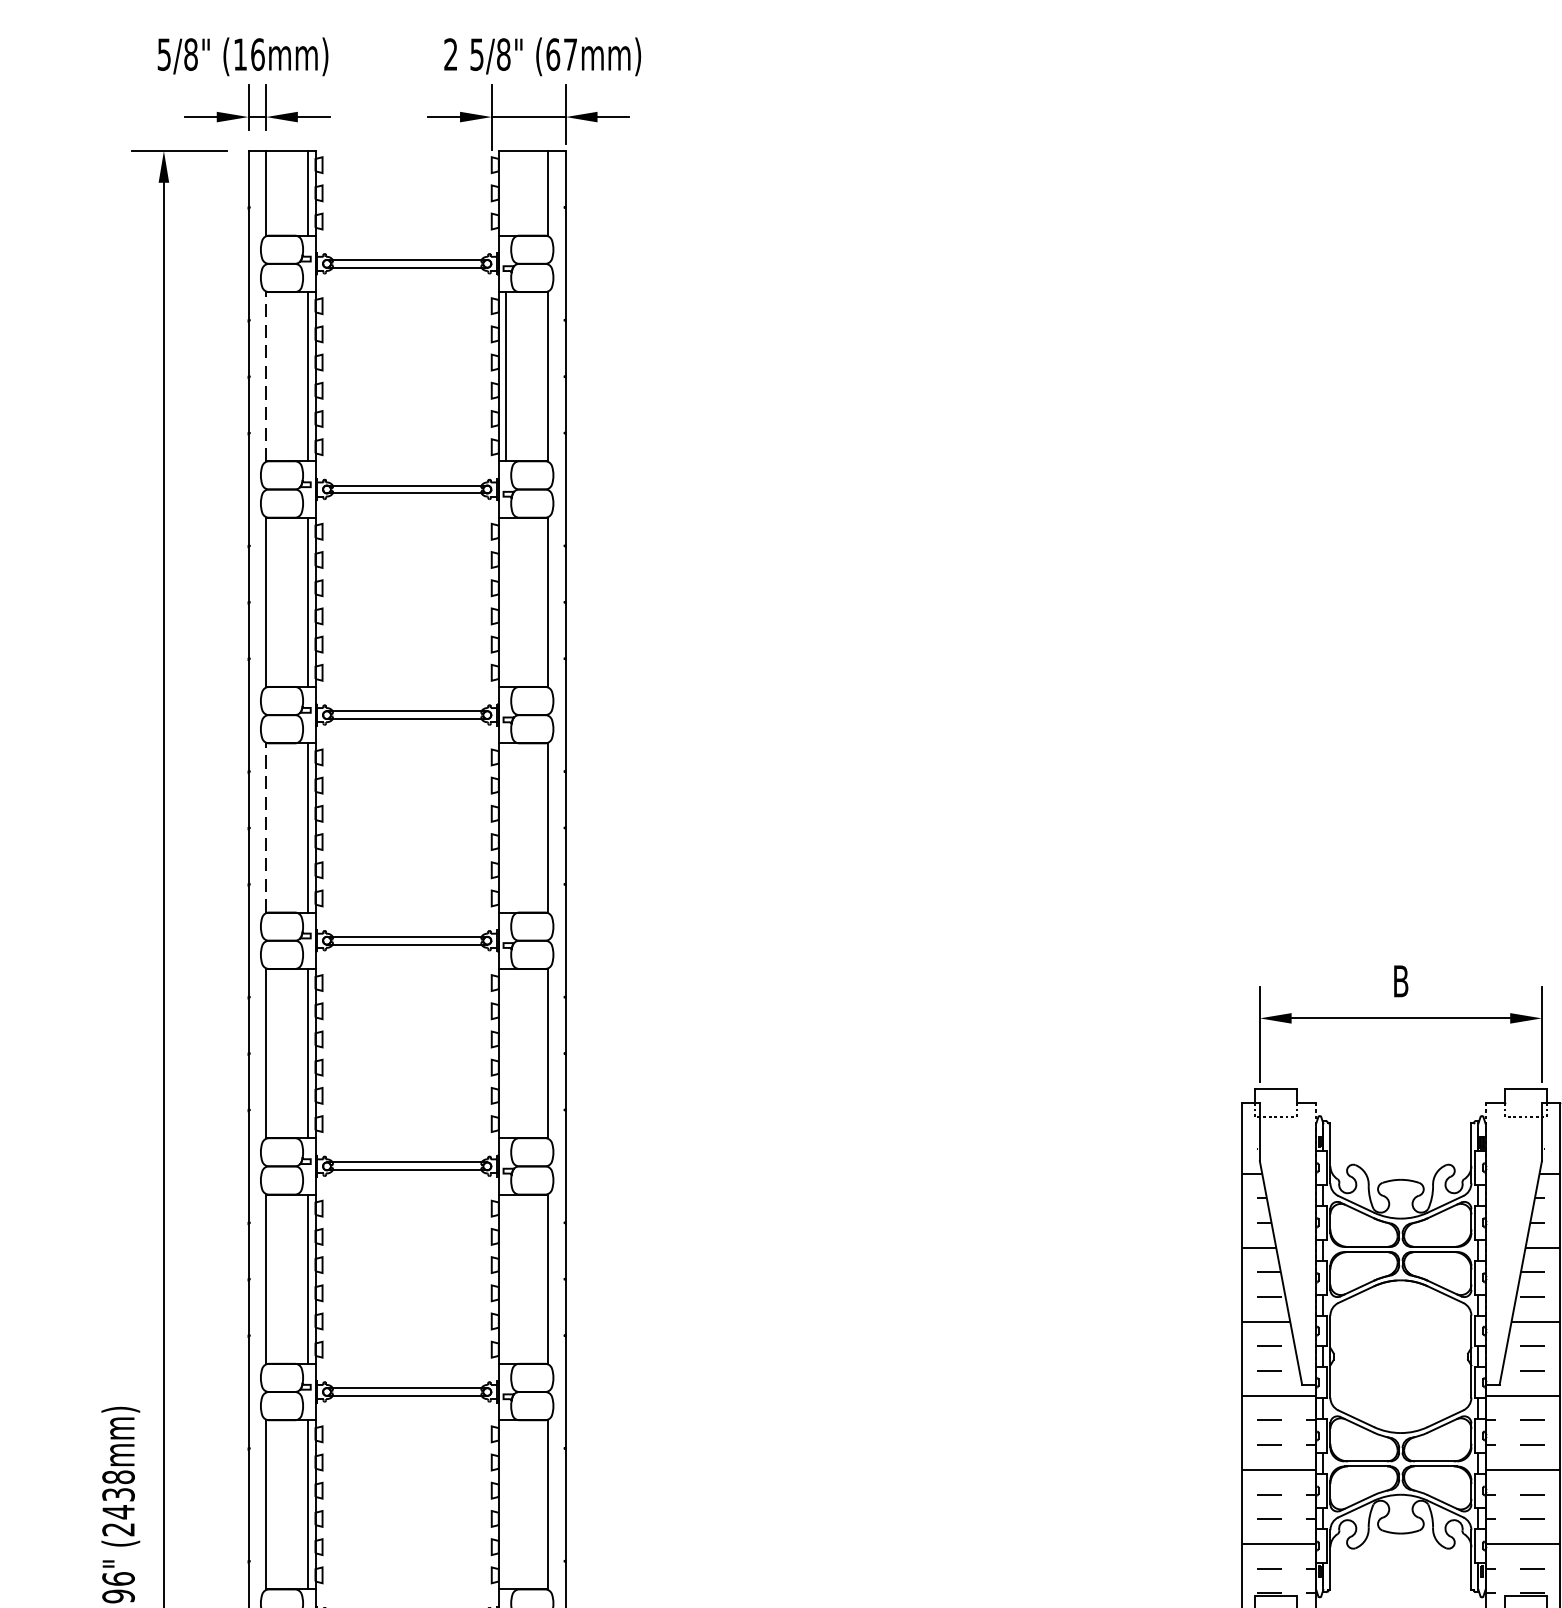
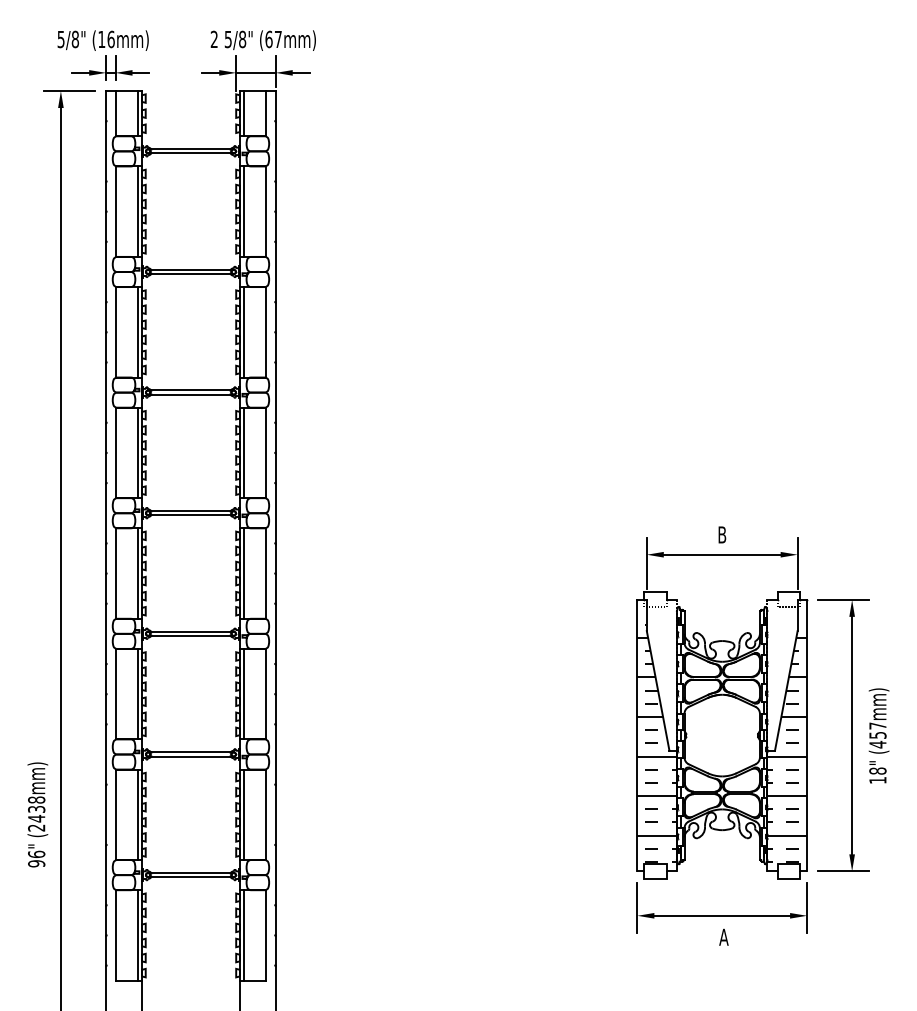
line: (505, 193) -> (243, 113), added
line: (266, 376) -> (115, 211), dashed -> solid
line: (505, 602) -> (243, 332), added
line: (266, 827) -> (115, 452), dashed -> solid
line: (505, 827) -> (243, 452), added
line: (505, 1053) -> (243, 573), added
line: (505, 1277) -> (243, 693), added
line: (505, 1504) -> (243, 814), added

